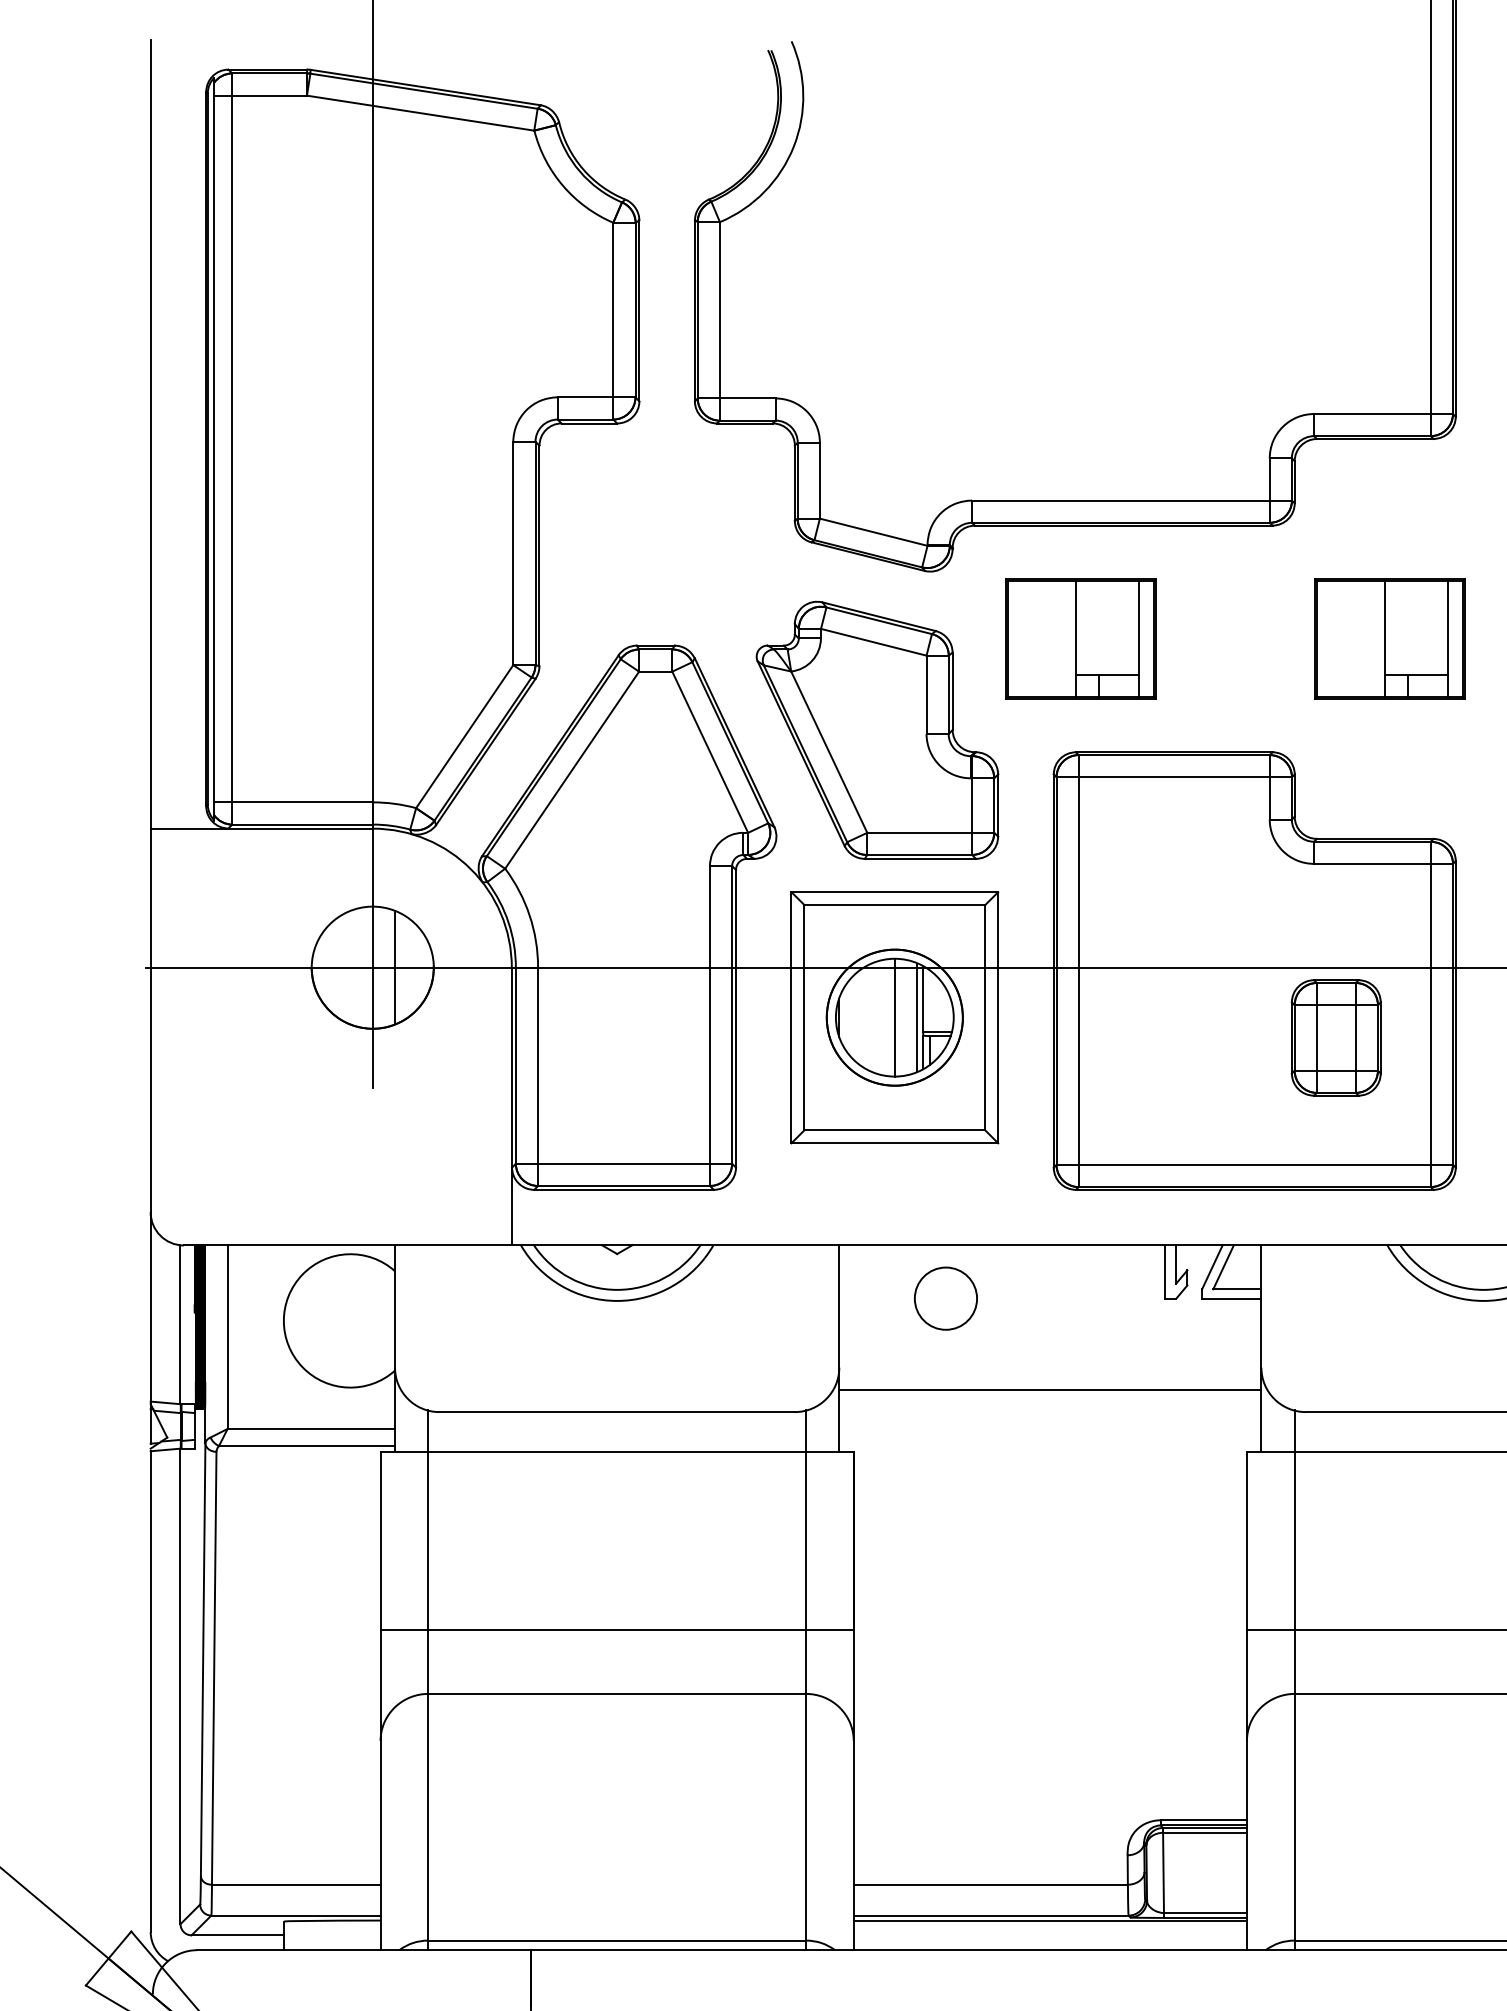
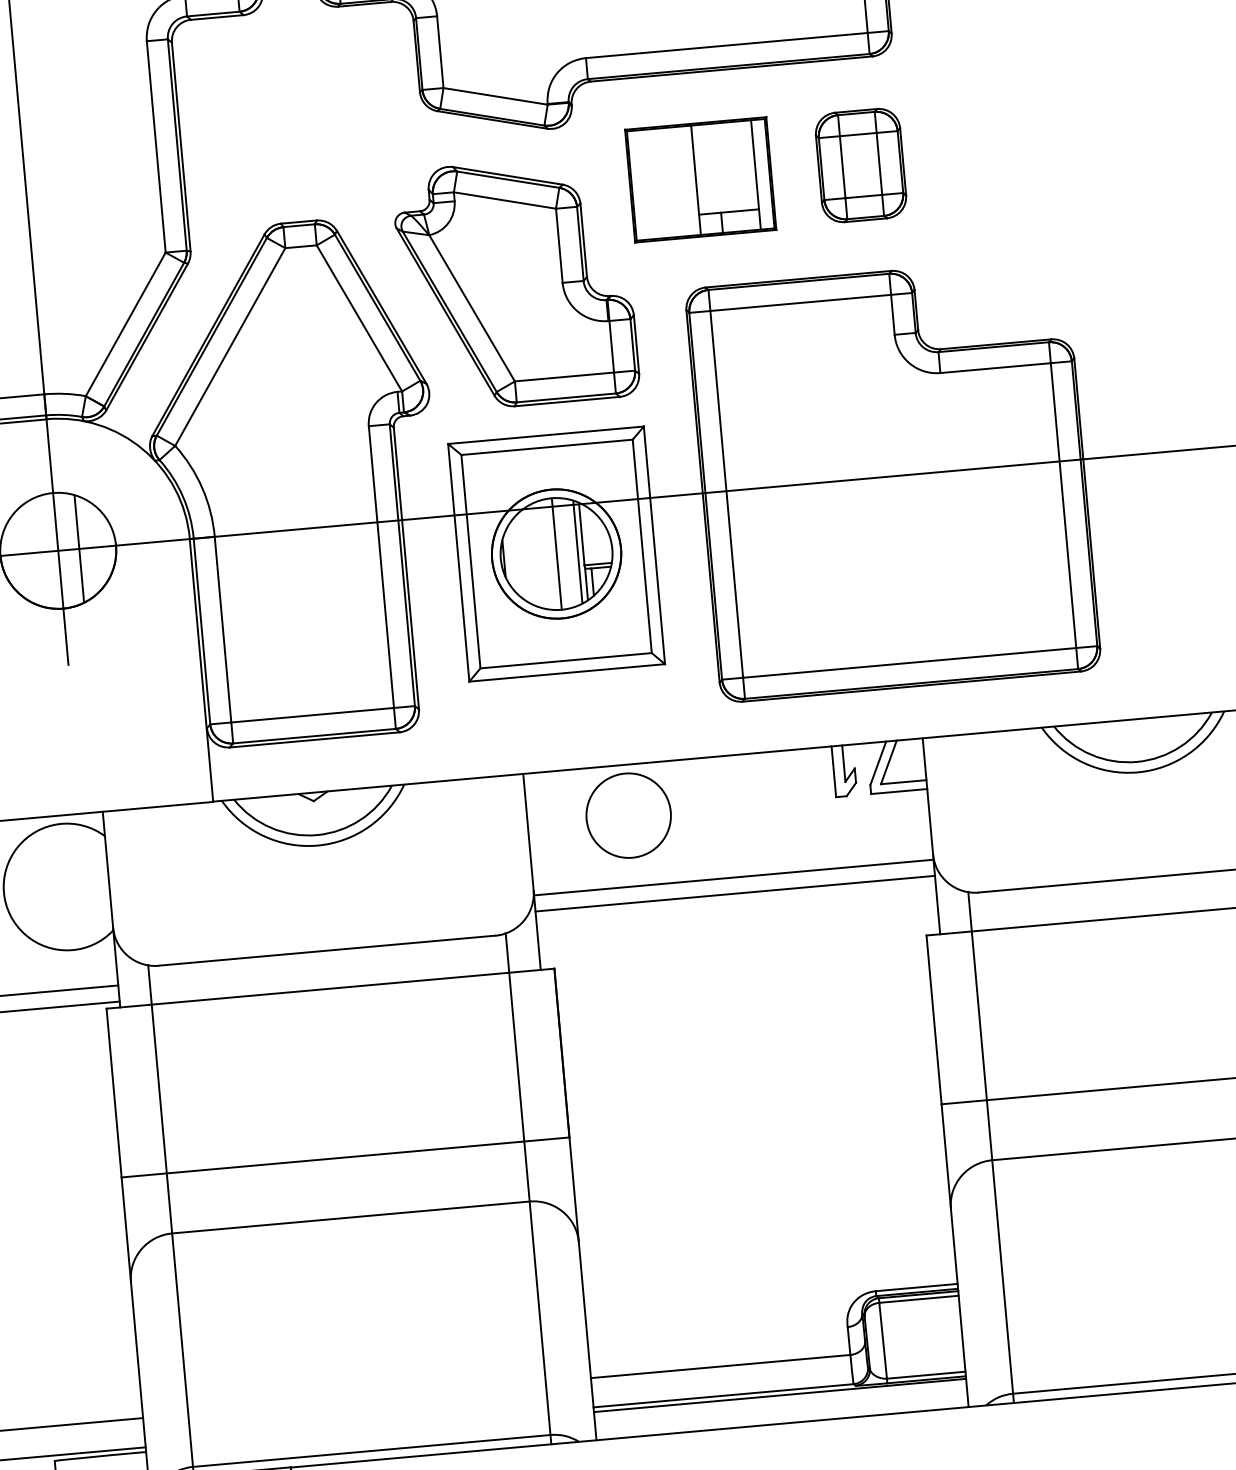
part: (1389, 638) -> (992, 153), removed
part: (1335, 1037) -> (860, 165), moved
circle: (945, 1298) -> (628, 815), size x1.43
line: (1050, 1373) -> (733, 877), added

